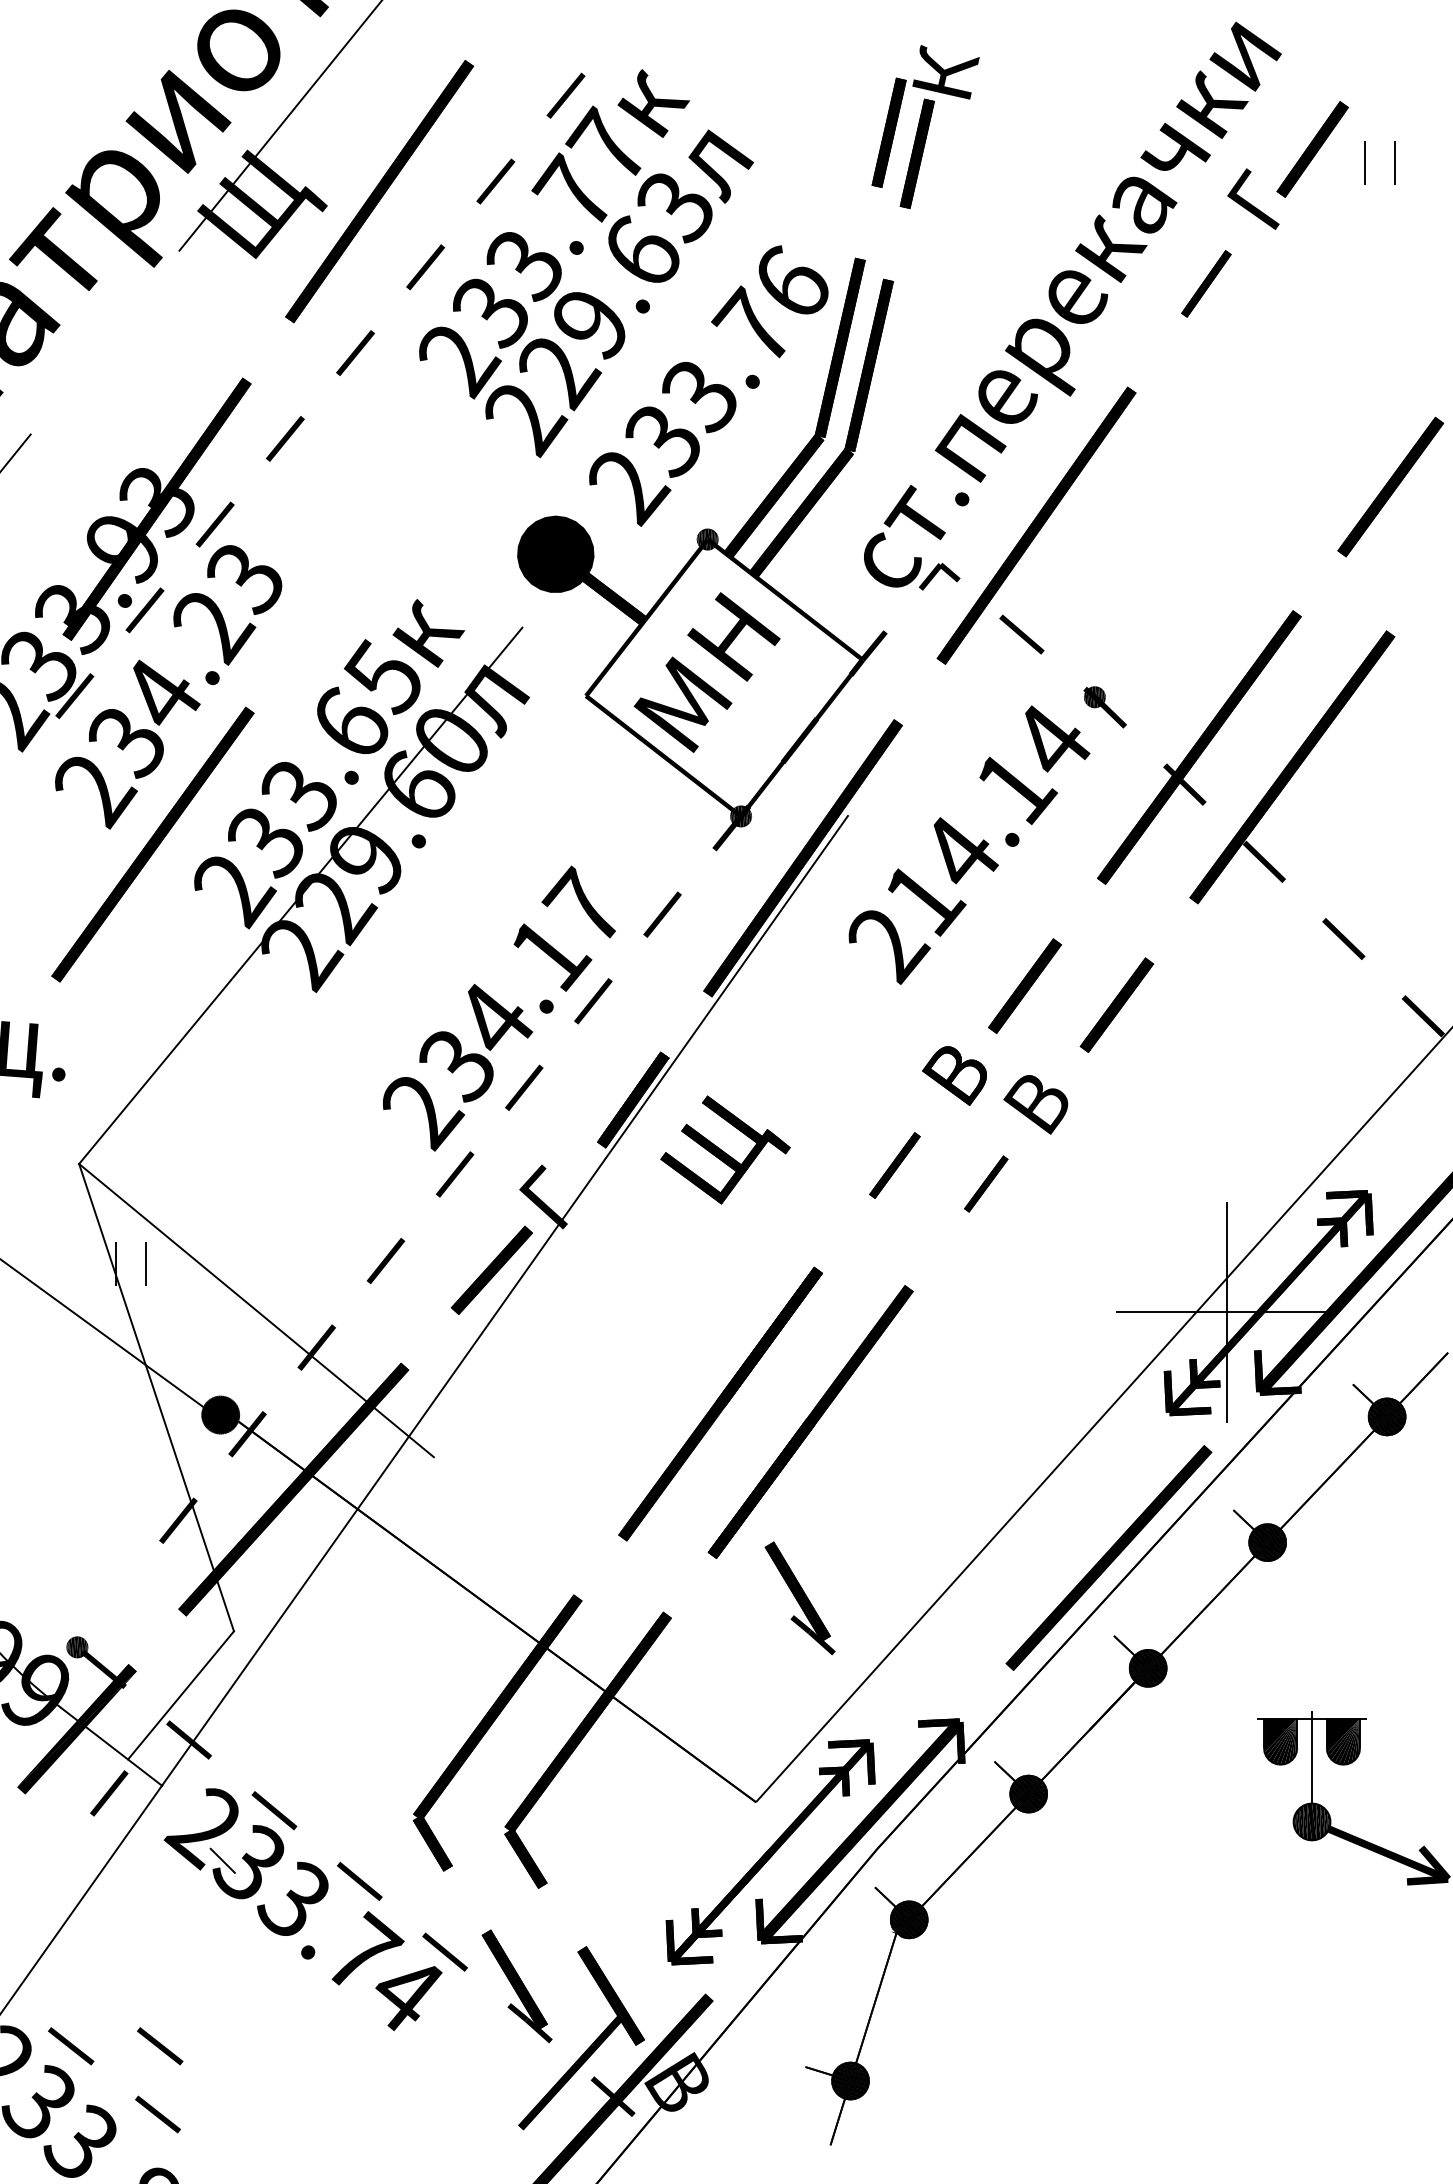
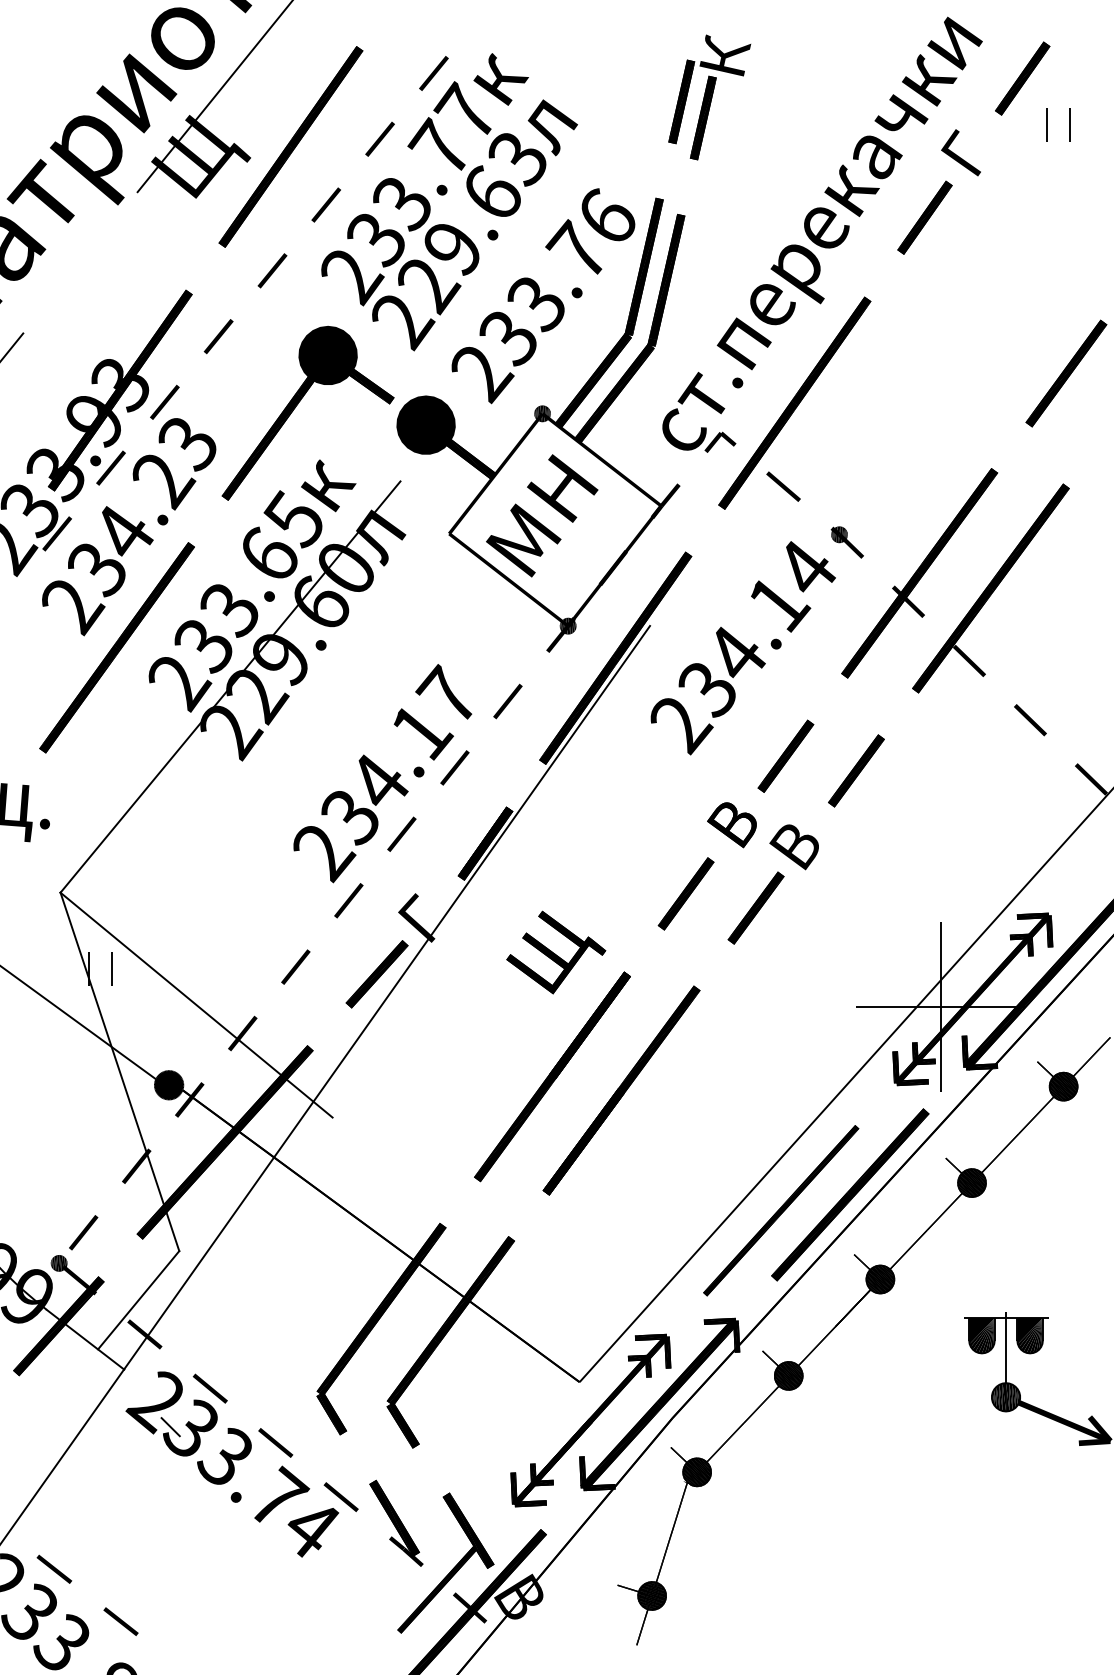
part: (1312, 149) -> (1022, 78), moved
part: (1206, 283) -> (925, 217), size x1.43
part: (388, 528) -> (297, 405), added
text: (925, 900) -> (709, 690), 214.14 -> 234.14
text: (725, 1149) -> (556, 952), moved
part: (894, 1165) -> (685, 893), size x1.43
part: (986, 1183) -> (756, 907), size x1.67
part: (1018, 1578) -> (780, 1210), added
part: (799, 1598) -> (612, 1225), removed
fill: (76, 1732) -> (58, 1328), added
line: (109, 1793) -> (83, 1232), moved
line: (160, 2046) -> (122, 1569), removed

